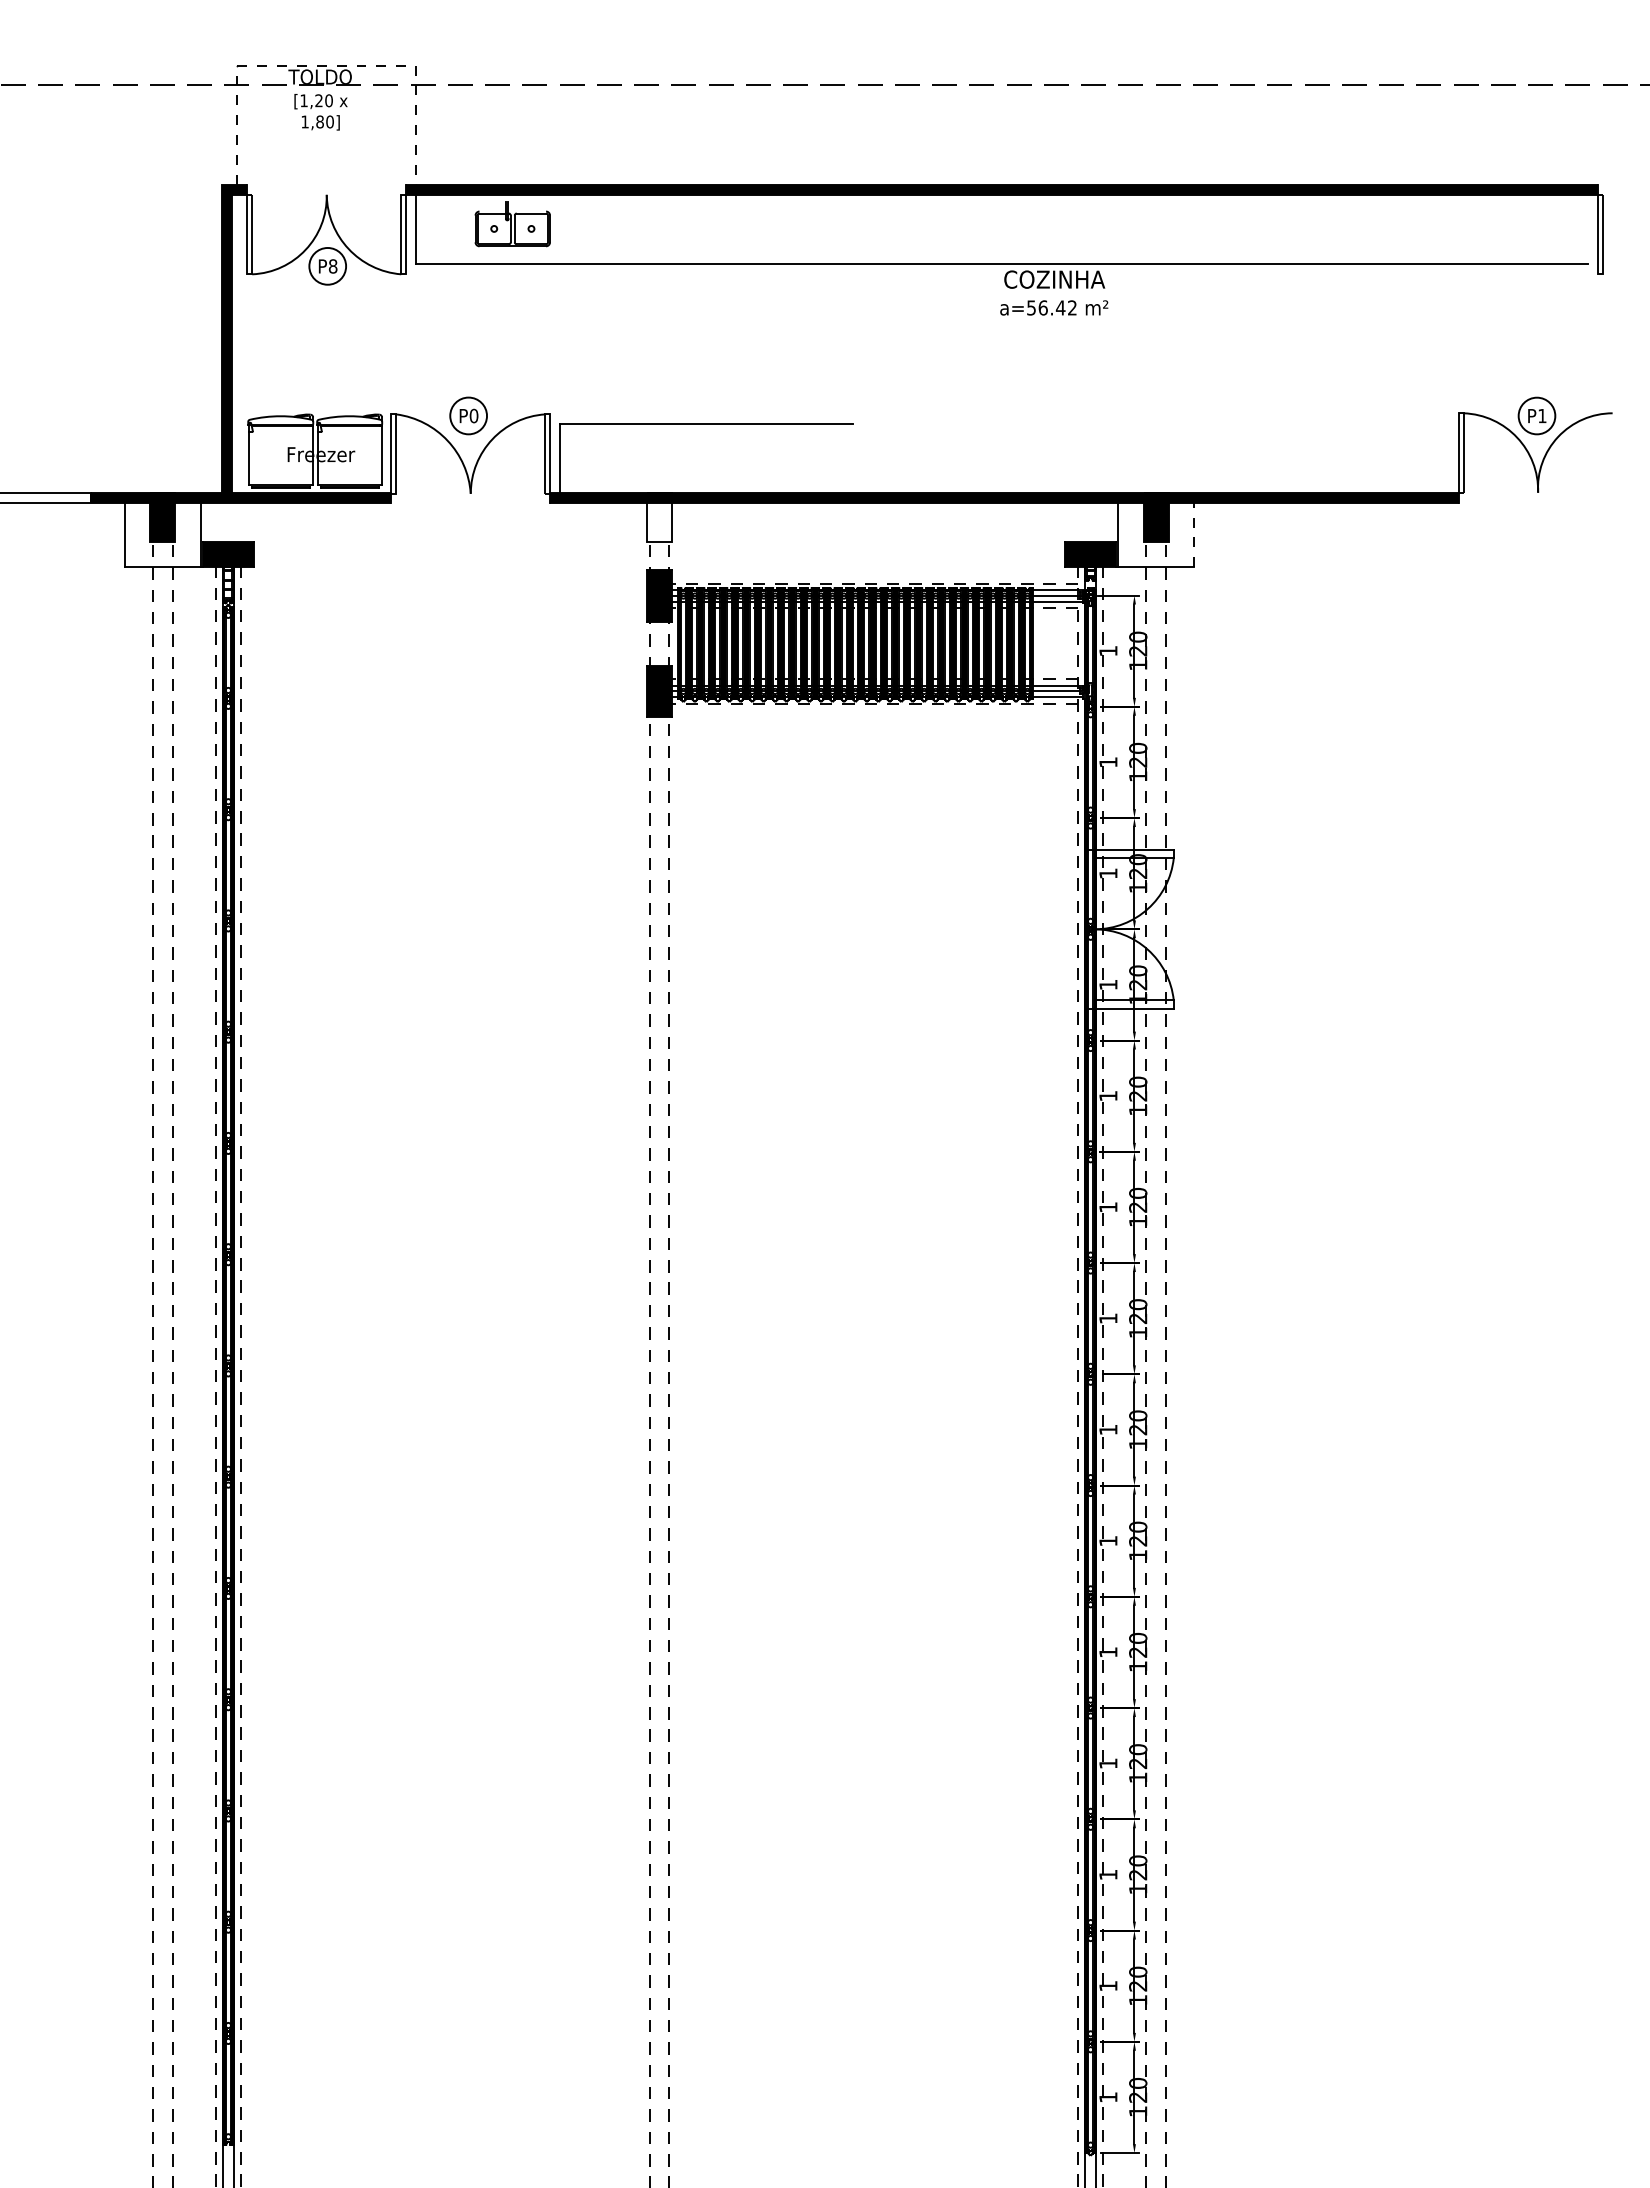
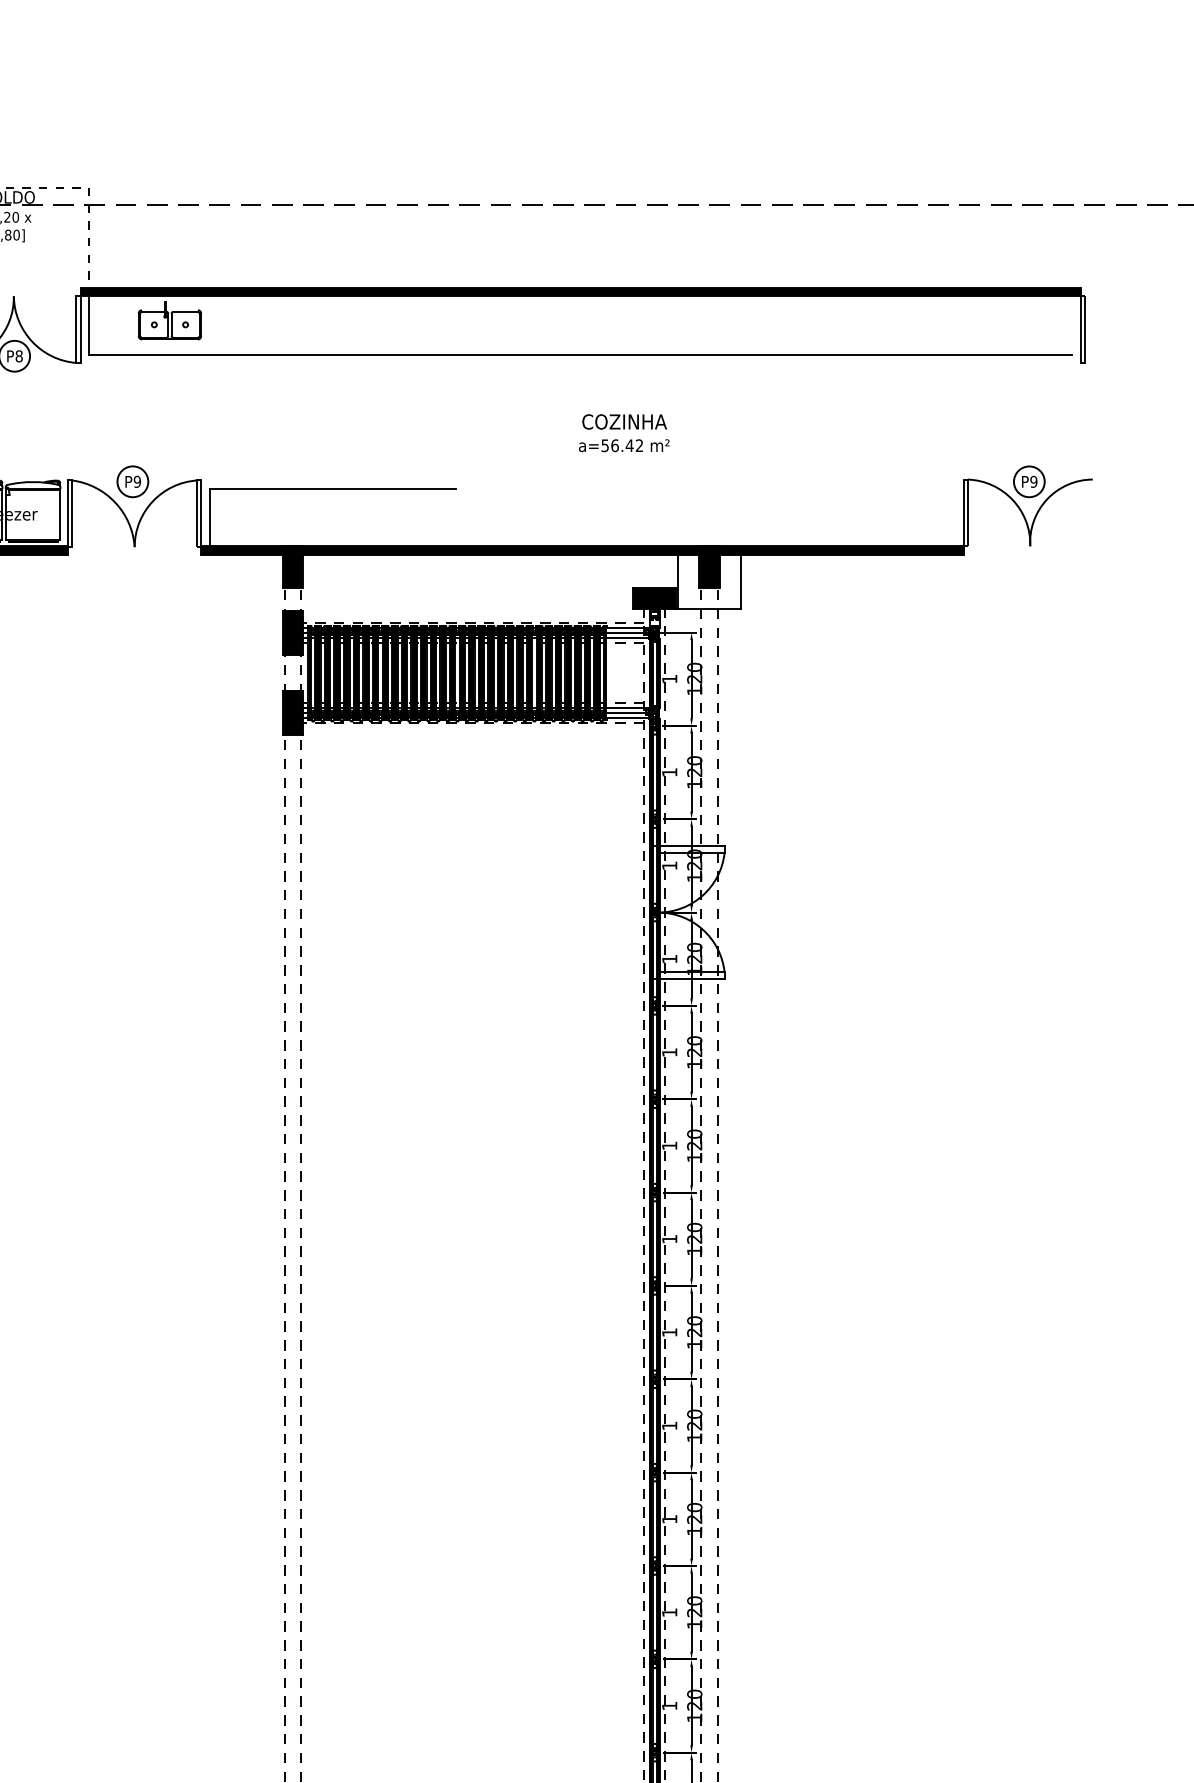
text: (1054, 292) -> (624, 432), moved
text: (1542, 415) -> (1033, 481), P1 -> P9
text: (473, 416) -> (136, 482), P0 -> P9
fill: (659, 517) -> (293, 567), added
line: (1193, 534) -> (741, 581), dashed -> solid

